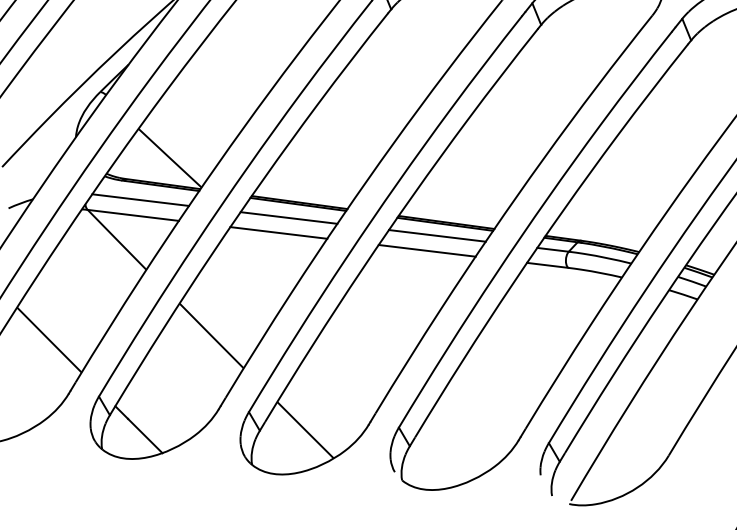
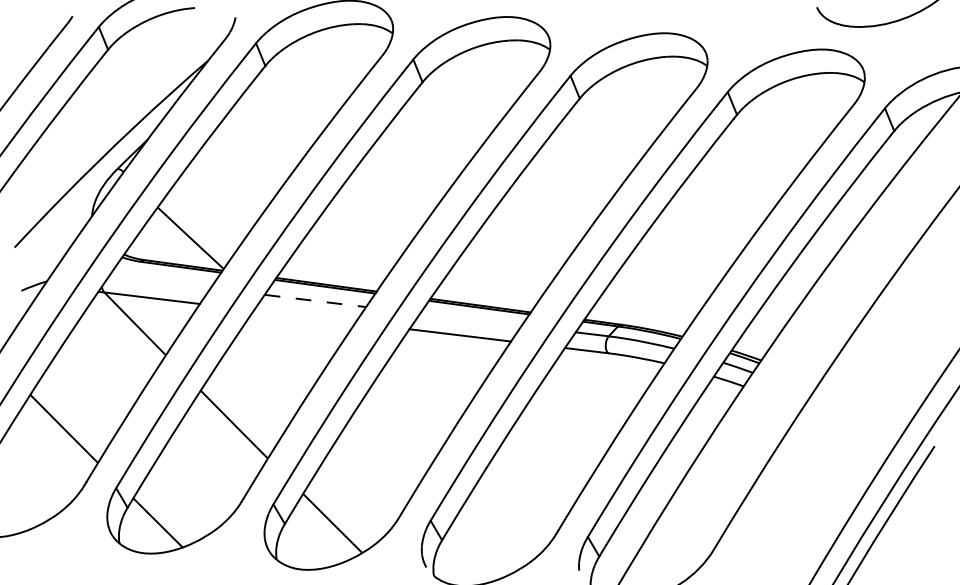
line: (140, 200) -> (159, 282), removed
line: (289, 218) -> (315, 301), solid -> dashed
line: (278, 232) -> (304, 316), removed
line: (436, 235) -> (470, 319), removed

